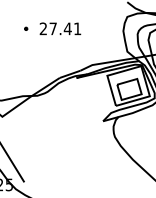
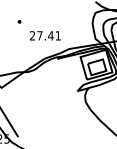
text: (59, 28) -> (44, 35), moved

